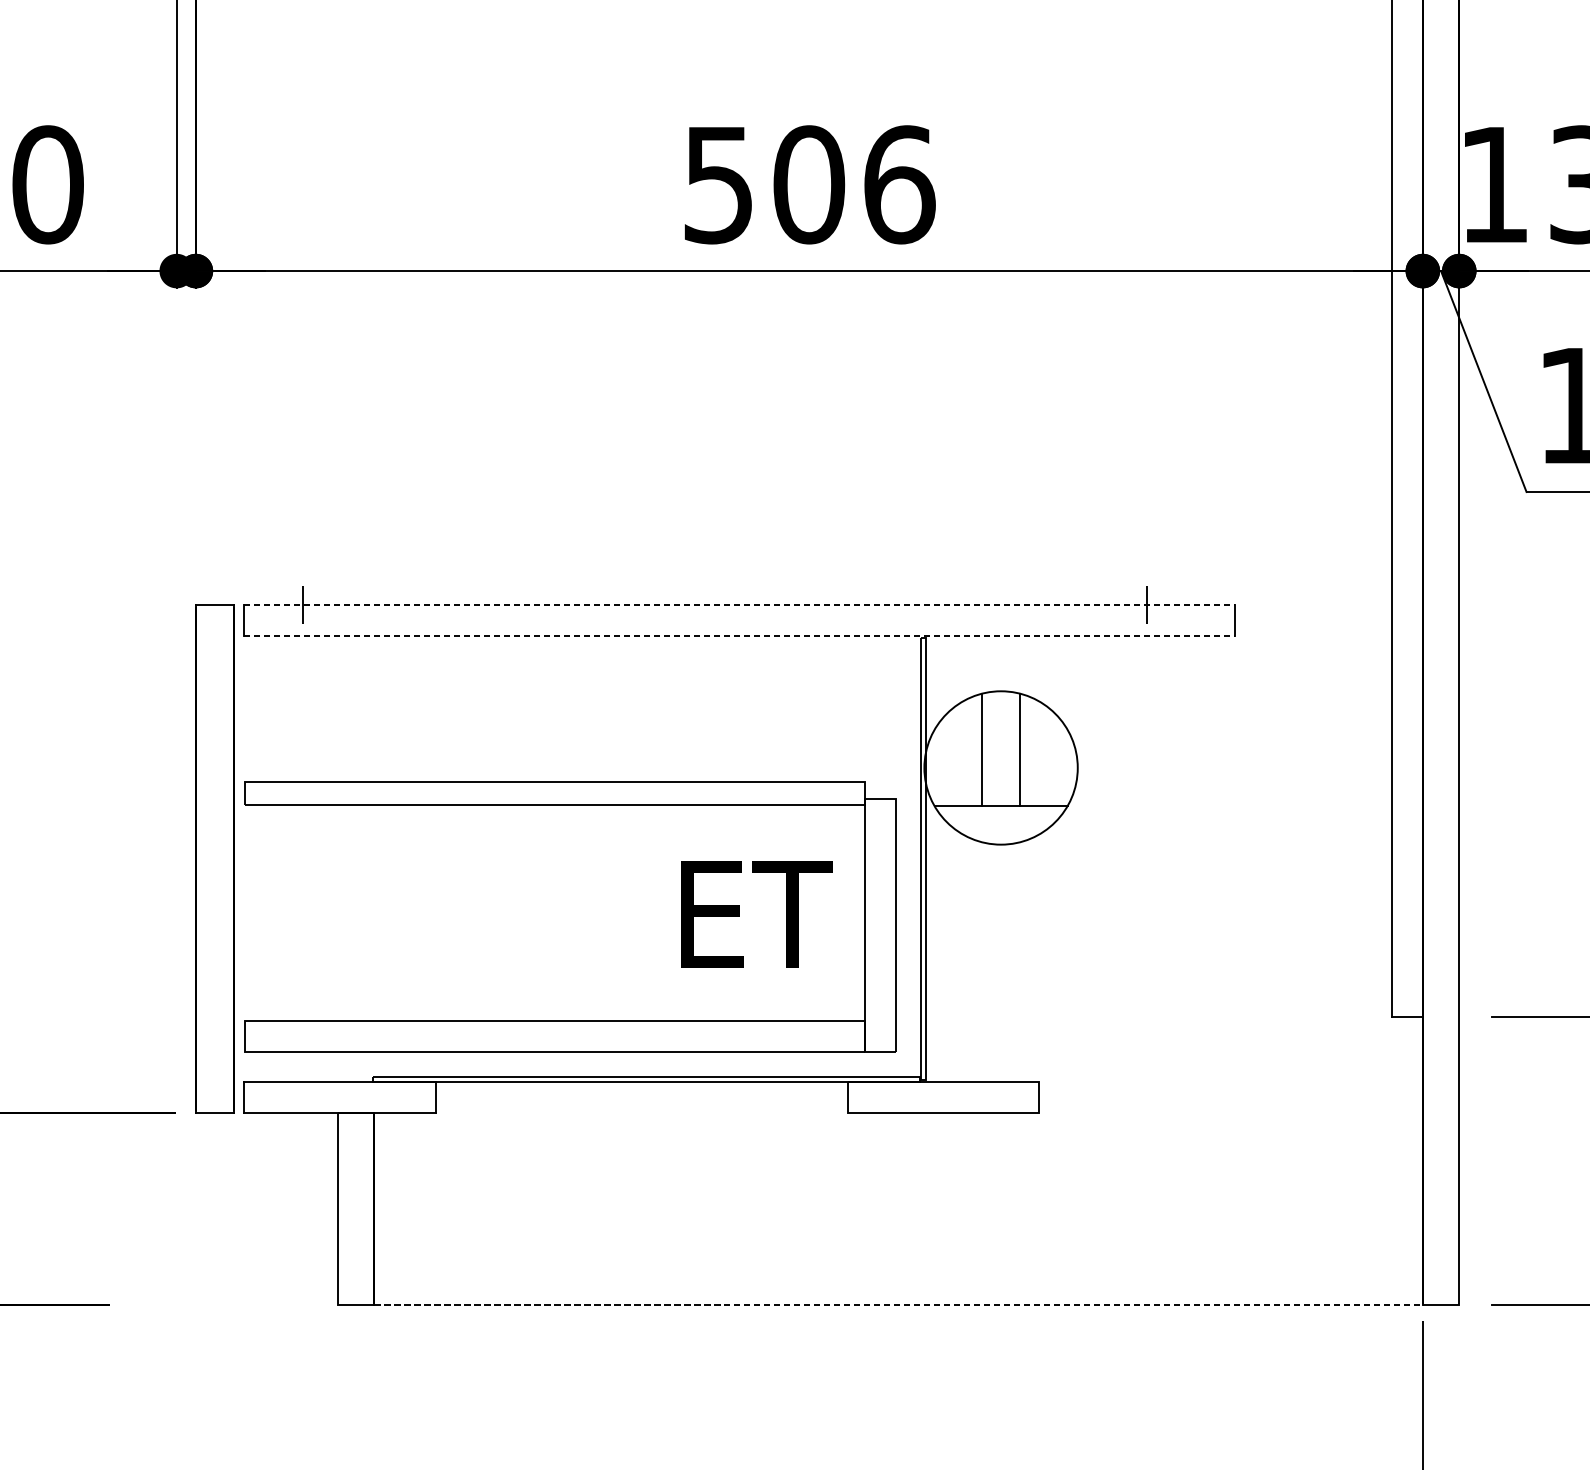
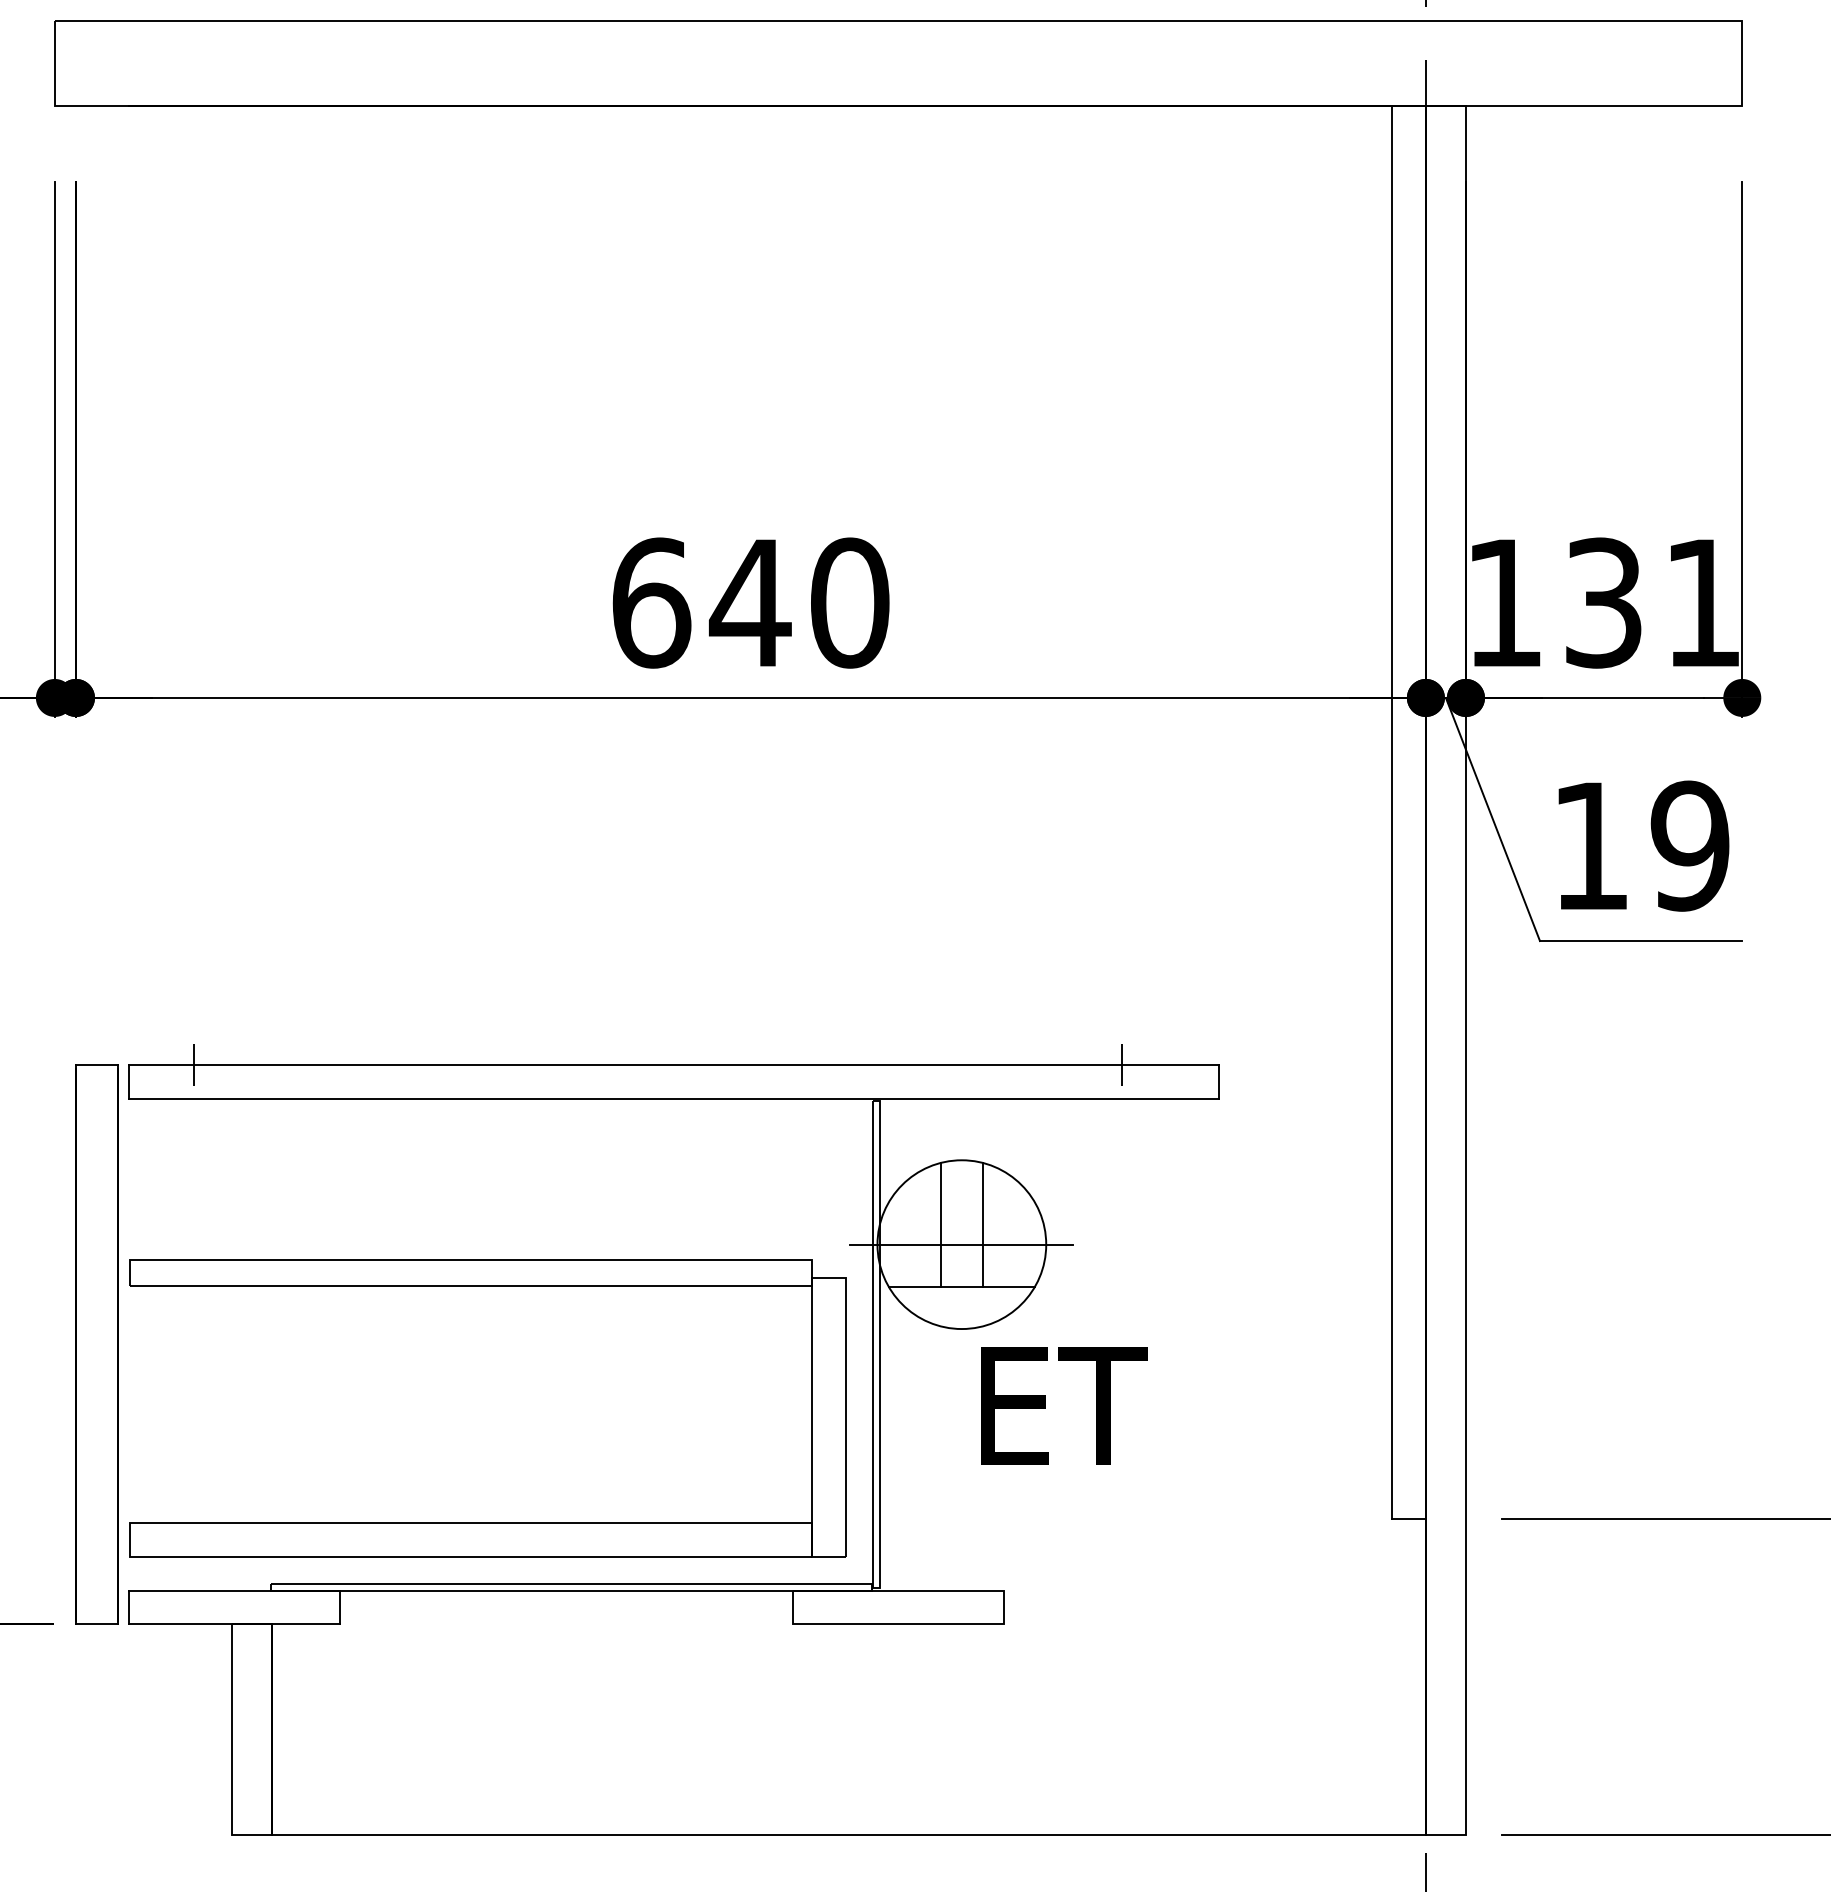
text: (809, 184) -> (751, 602), 506 -> 640
line: (739, 605) -> (674, 1065), dashed -> solid
line: (739, 636) -> (674, 1099), dashed -> solid
line: (1000, 767) -> (961, 1244), added
text: (757, 914) -> (1064, 1405), moved
line: (898, 1304) -> (849, 1835), dashed -> solid

